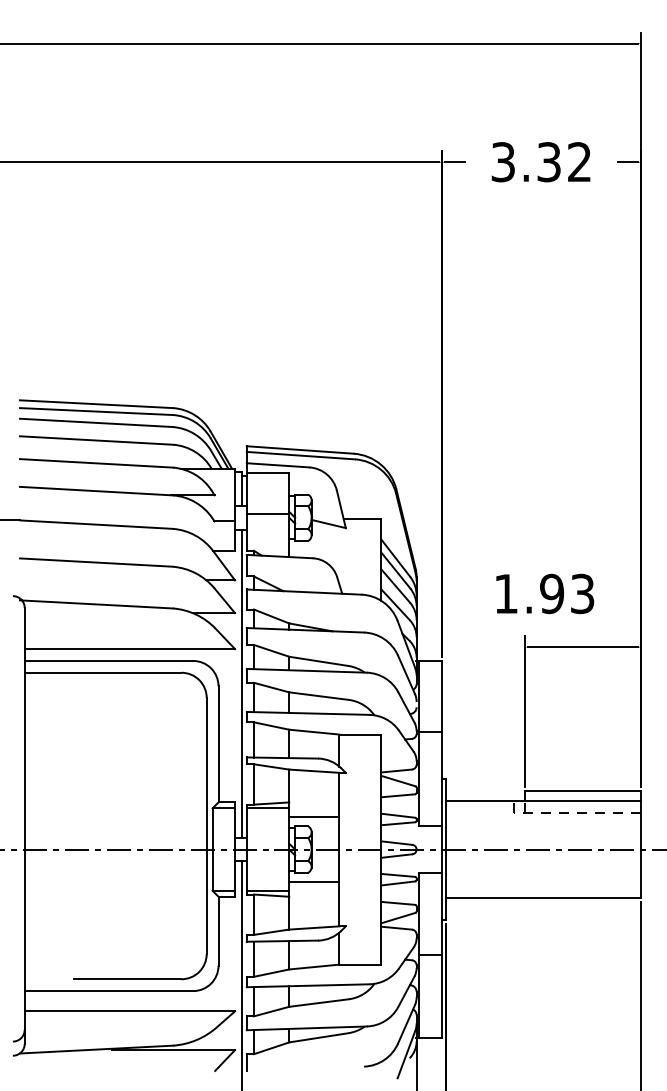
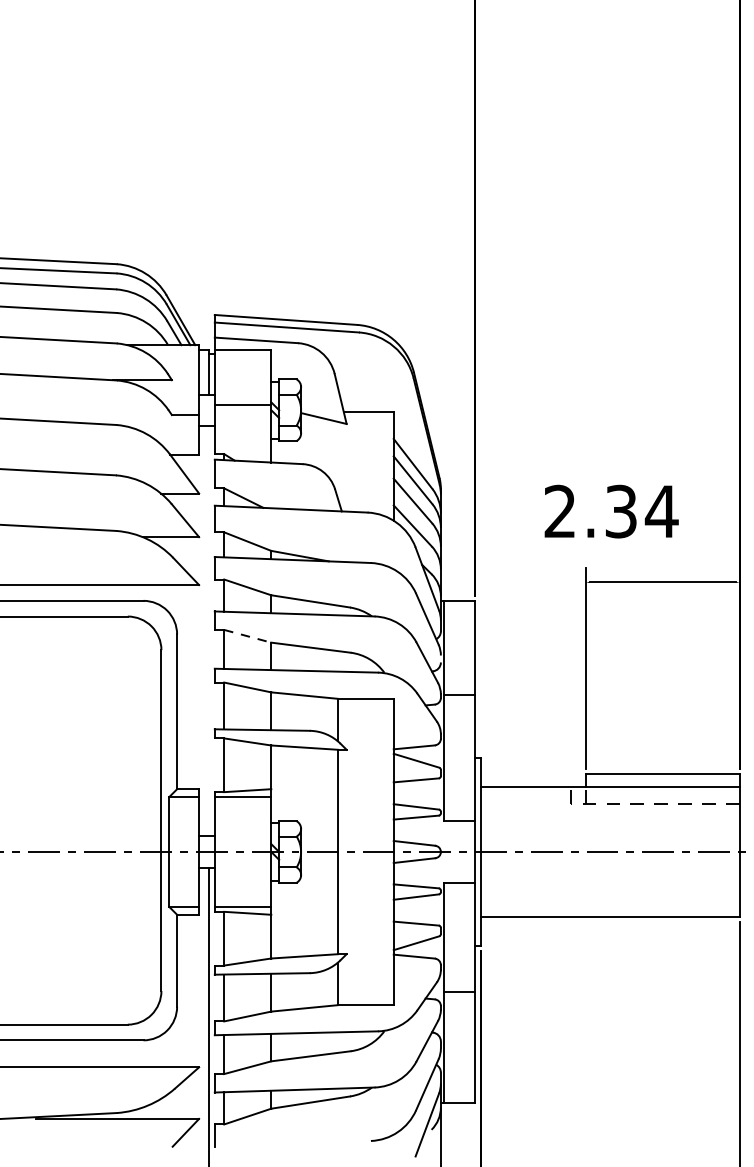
text: (544, 593) -> (611, 511), 1.93 -> 2.34
line: (242, 683) -> (209, 630), removed
line: (272, 687) -> (248, 636), solid -> dashed
line: (314, 817) -> (304, 809), removed
line: (314, 881) -> (304, 894), removed

